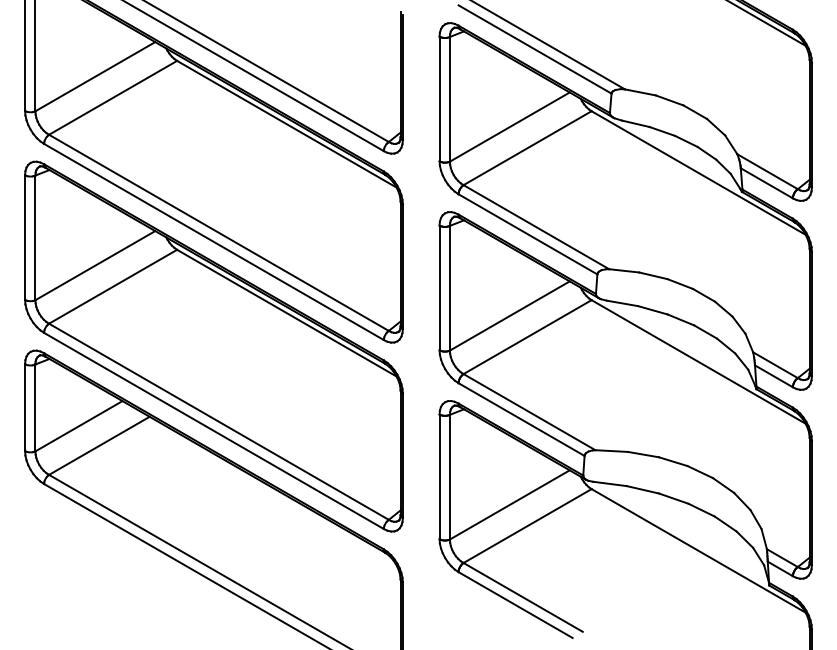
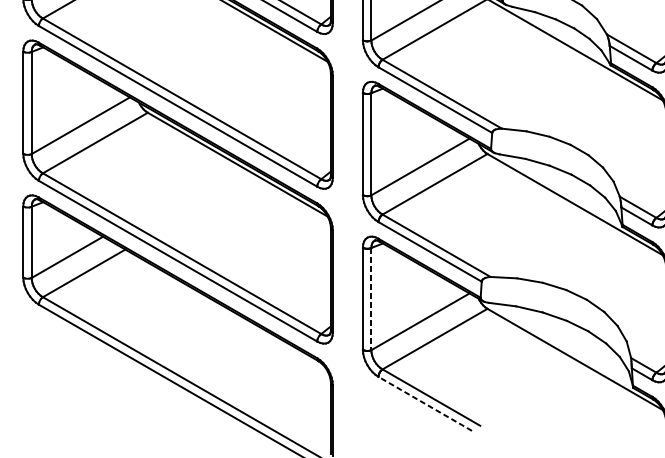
line: (450, 477) -> (371, 299), solid -> dashed
line: (515, 605) -> (425, 404), solid -> dashed

